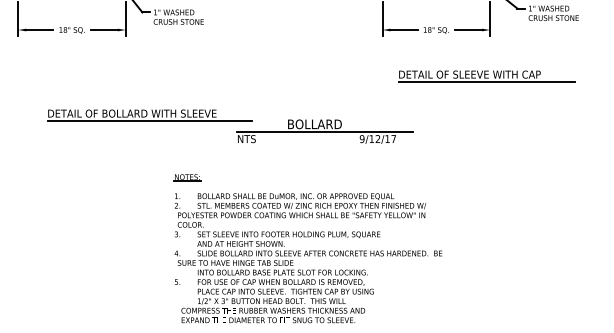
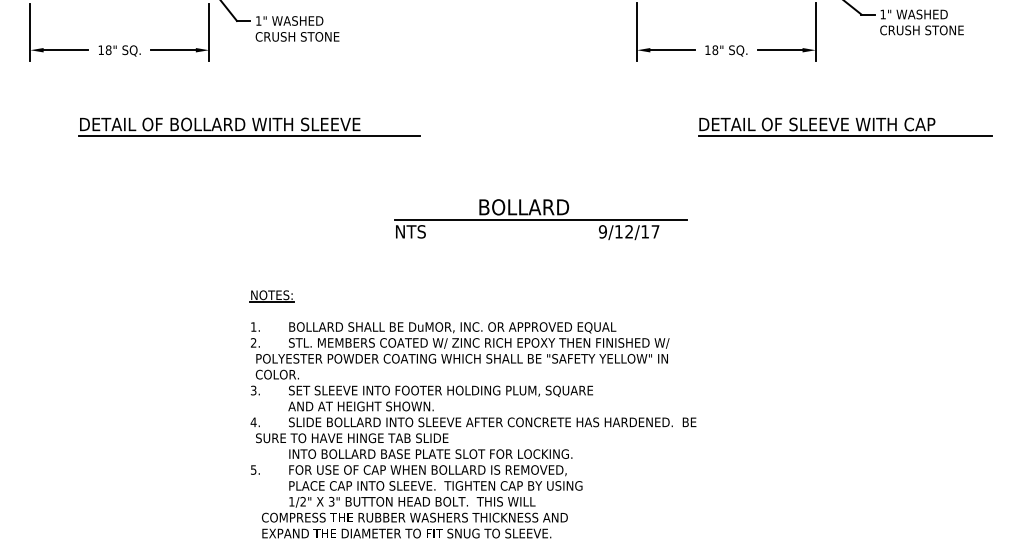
part: (486, 76) -> (844, 127), moved
part: (149, 115) -> (248, 127), moved
part: (307, 248) -> (471, 414), moved

